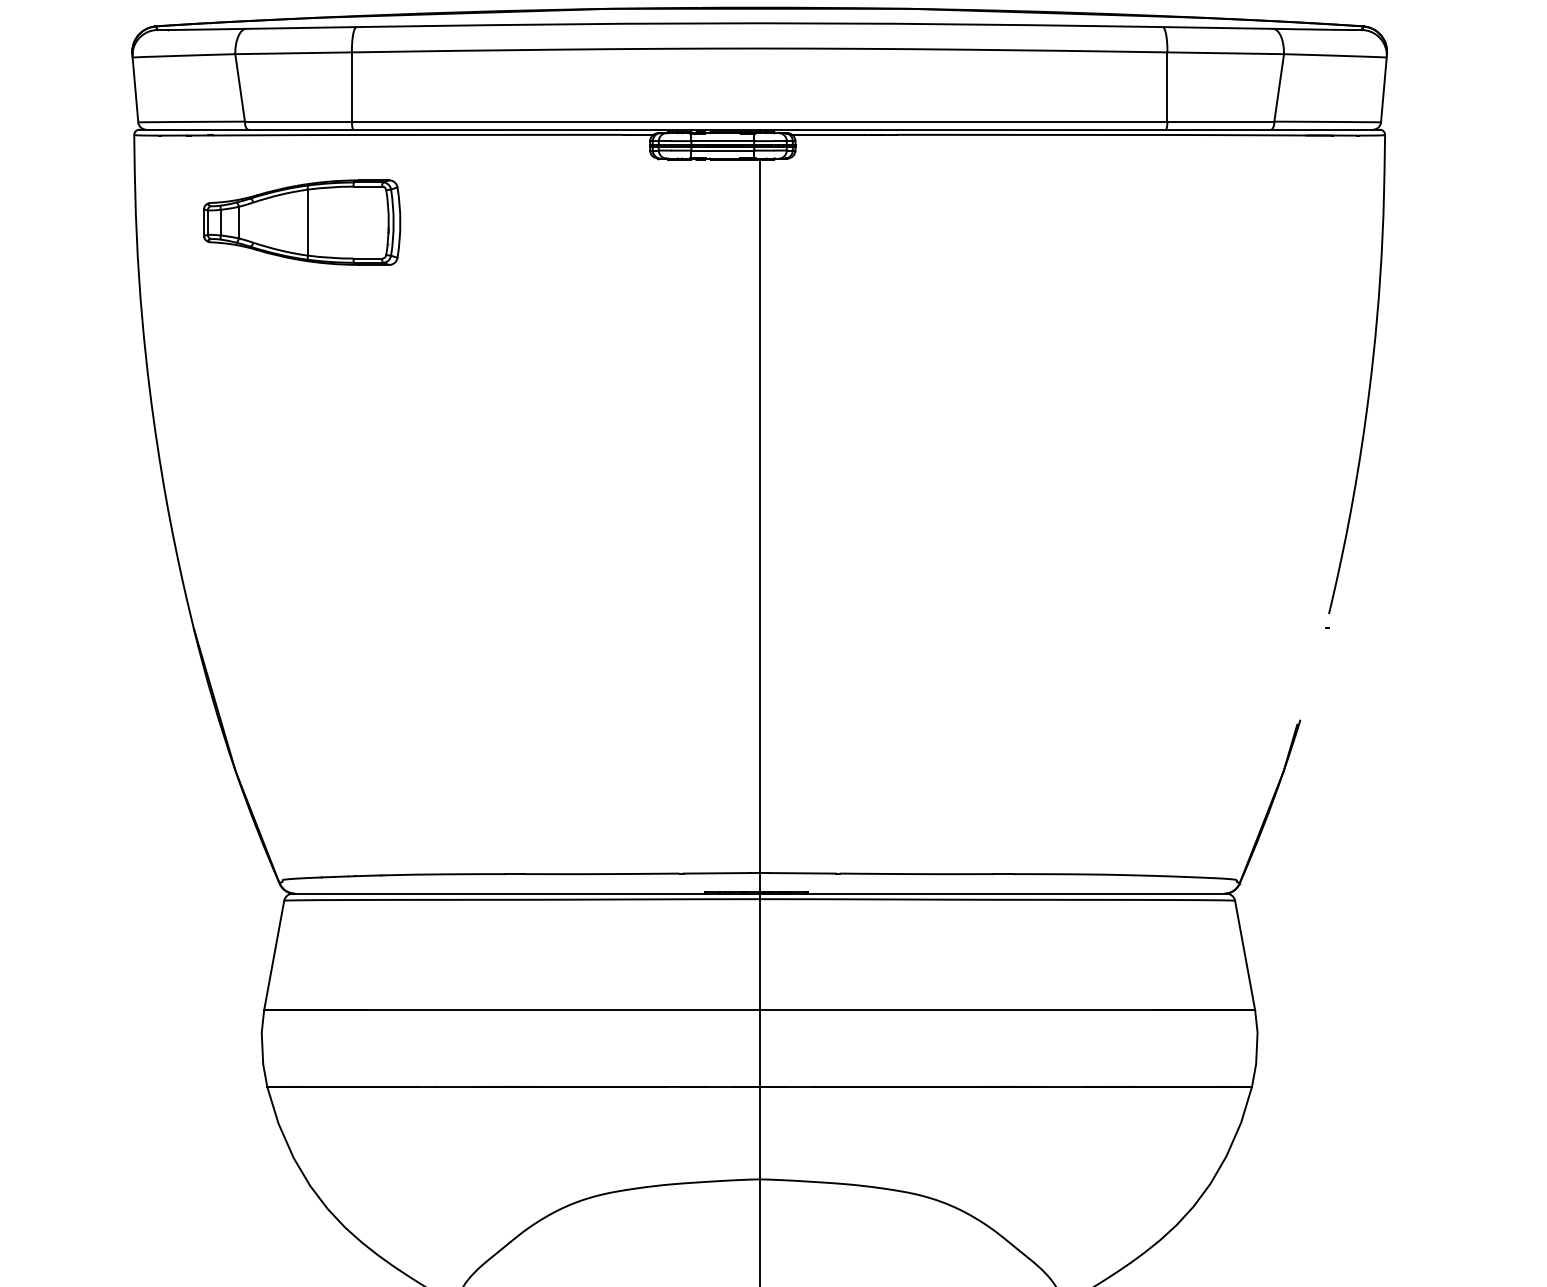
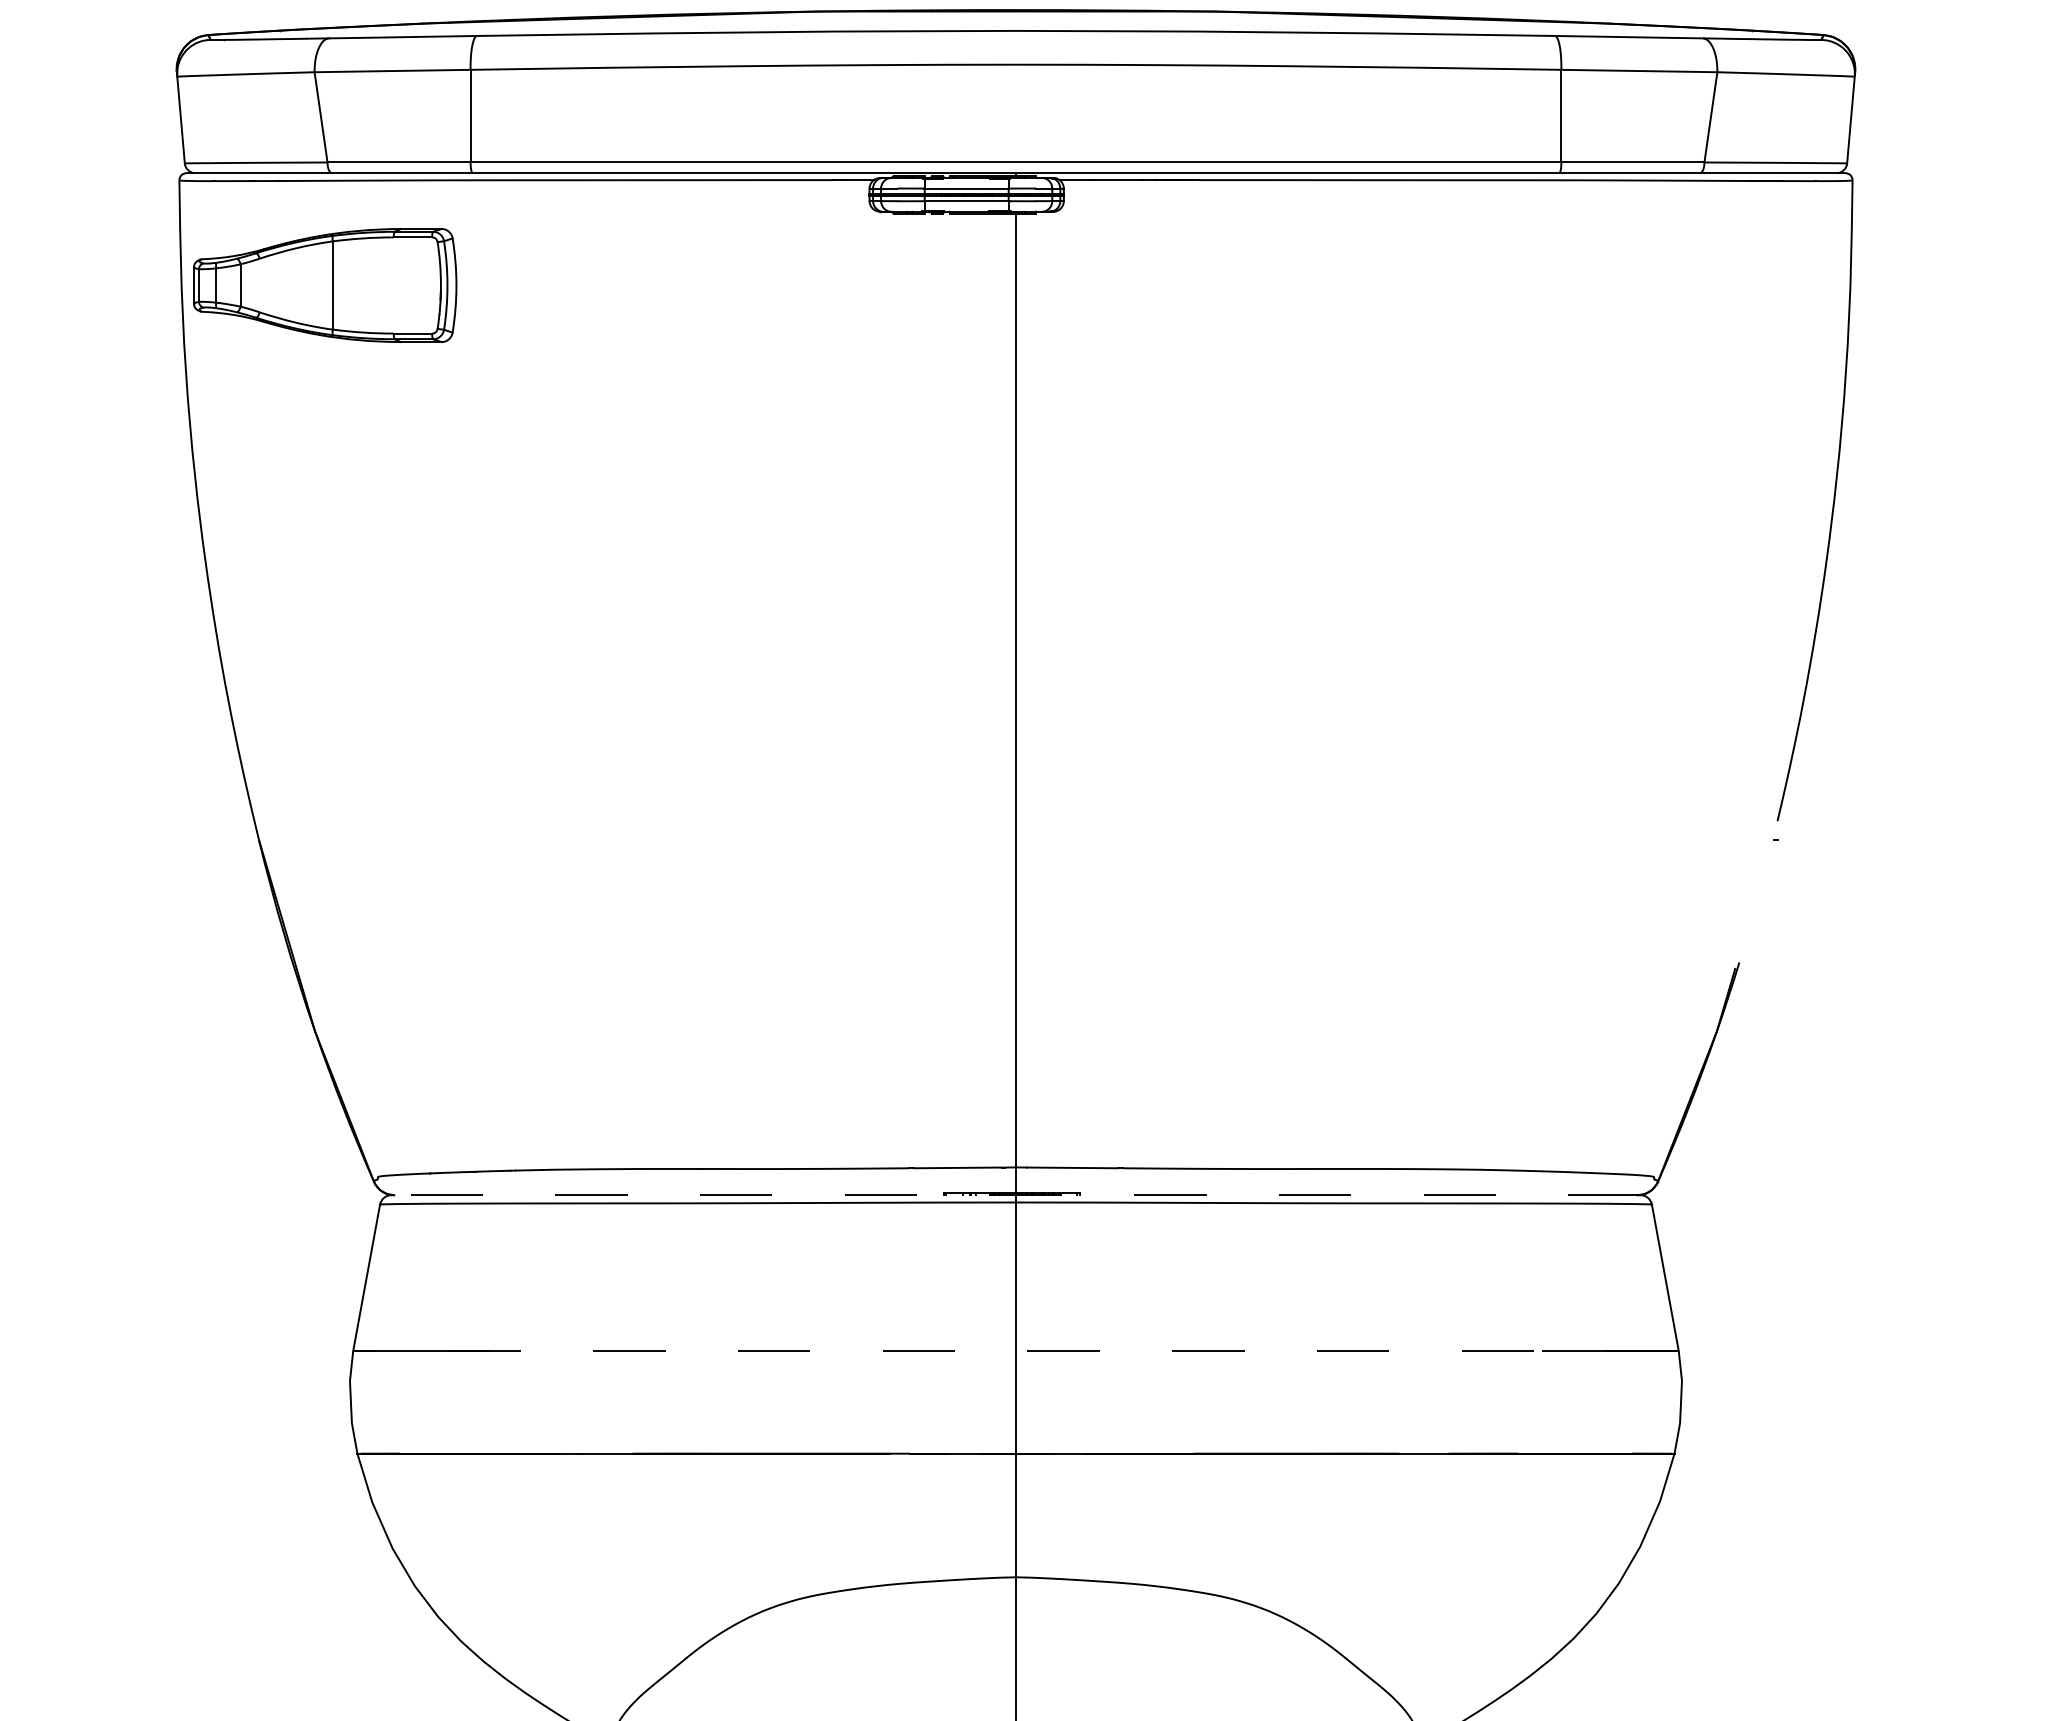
part: (302, 222) -> (325, 285), moved
line: (759, 893) -> (1015, 1194), solid -> dashed
line: (759, 1010) -> (1015, 1351), solid -> dashed

